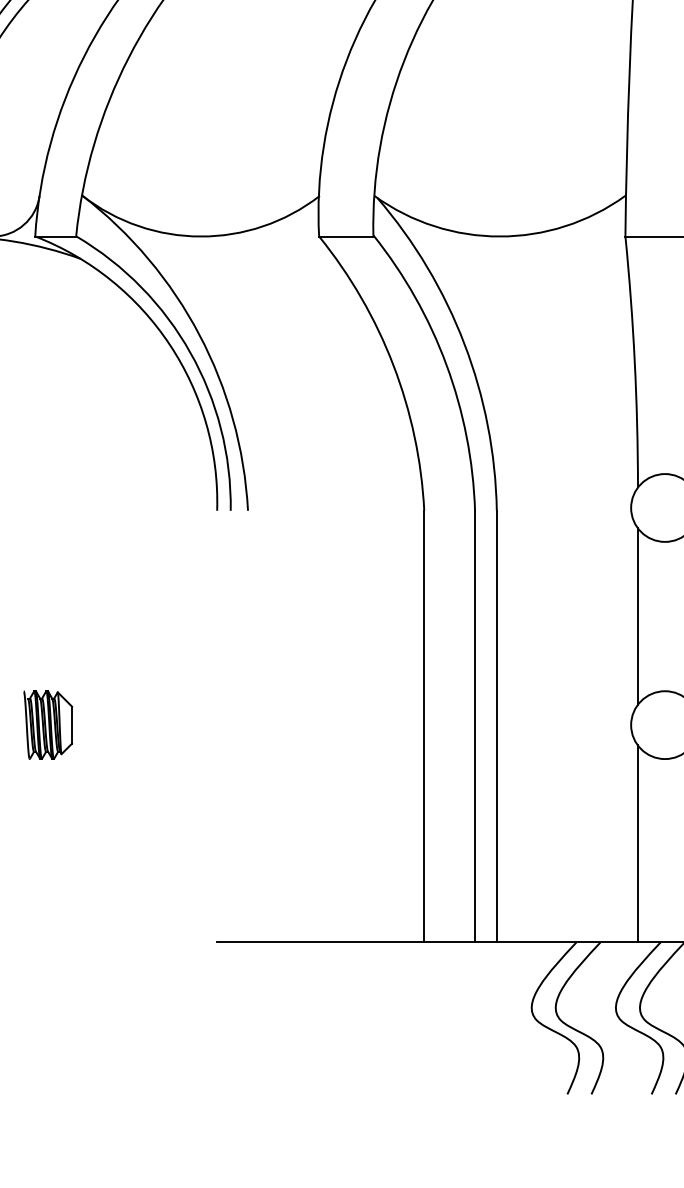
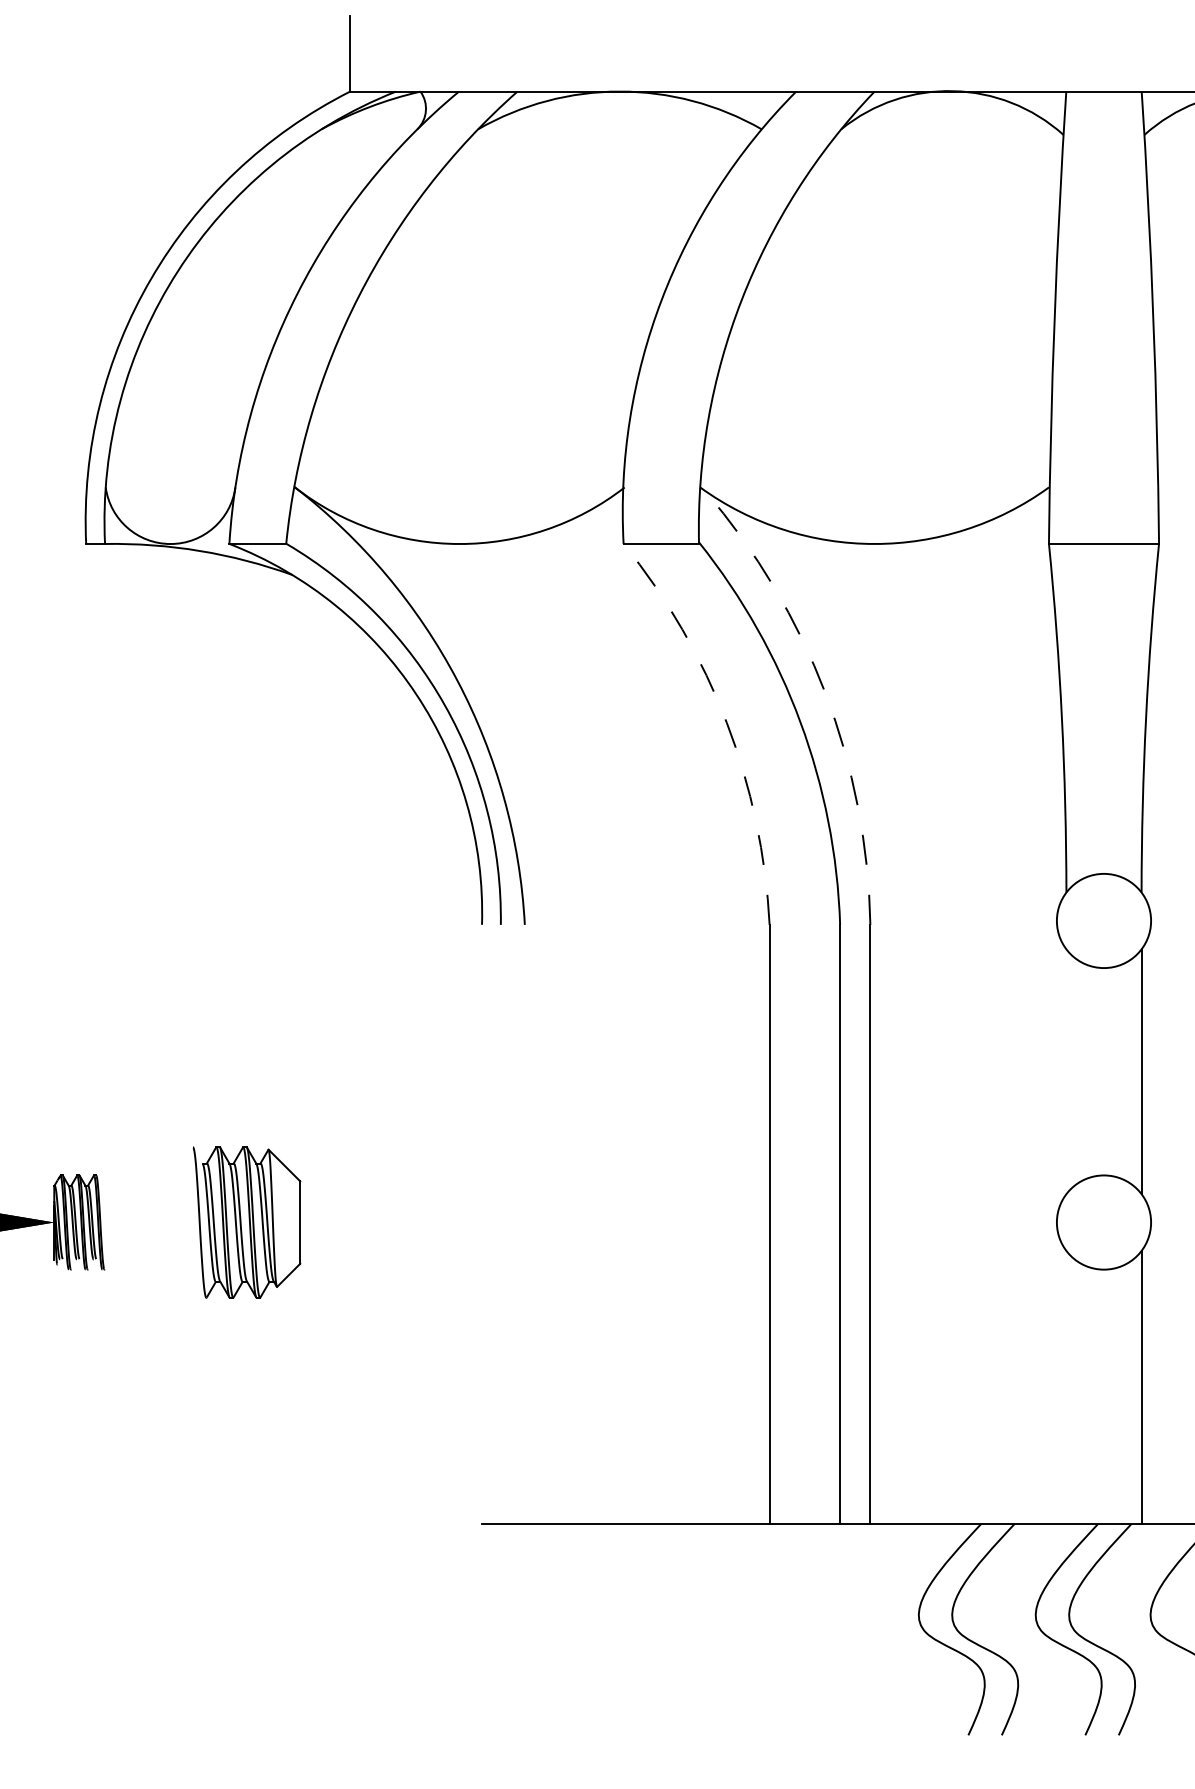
arc: (464, 344) -> (825, 693), solid -> dashed
arc: (393, 365) -> (726, 722), solid -> dashed
line: (638, 616) -> (1066, 1071), removed
part: (48, 725) -> (247, 1222), size x1.6
line: (638, 843) -> (1066, 1387), removed

